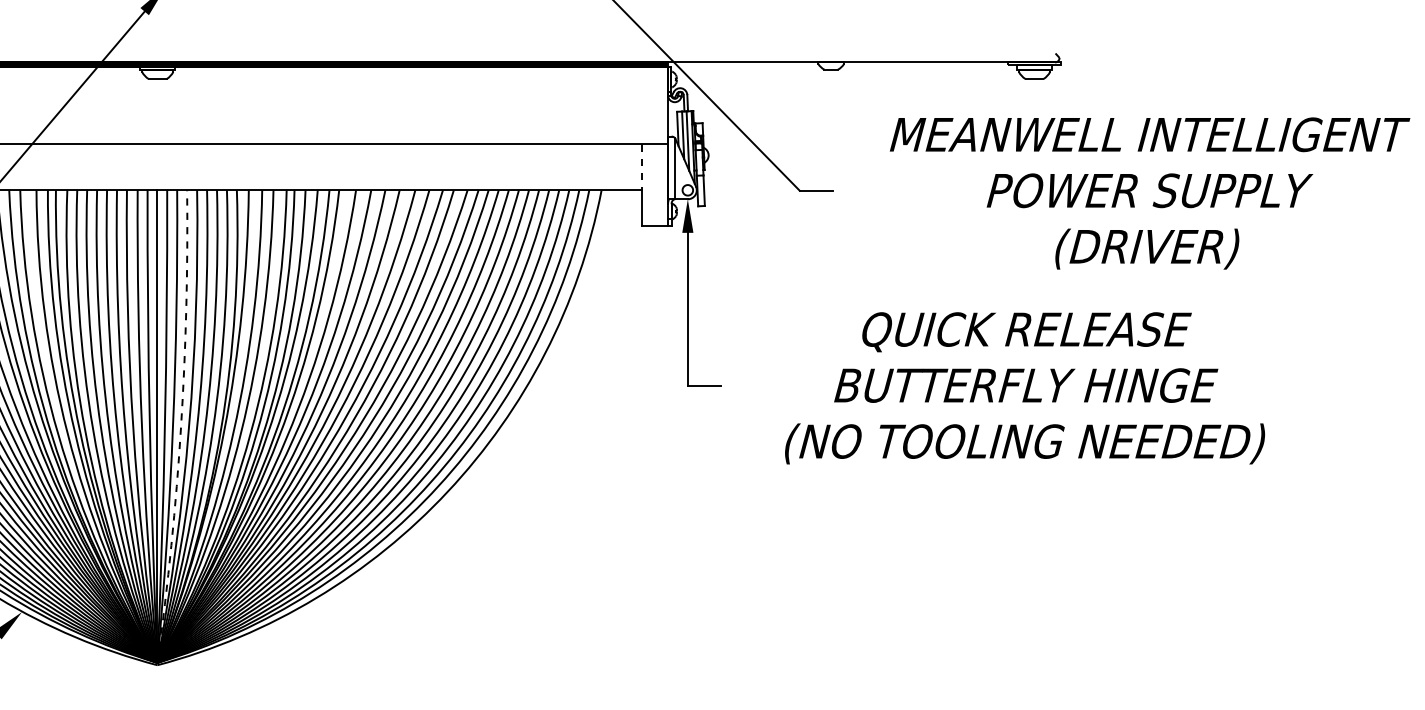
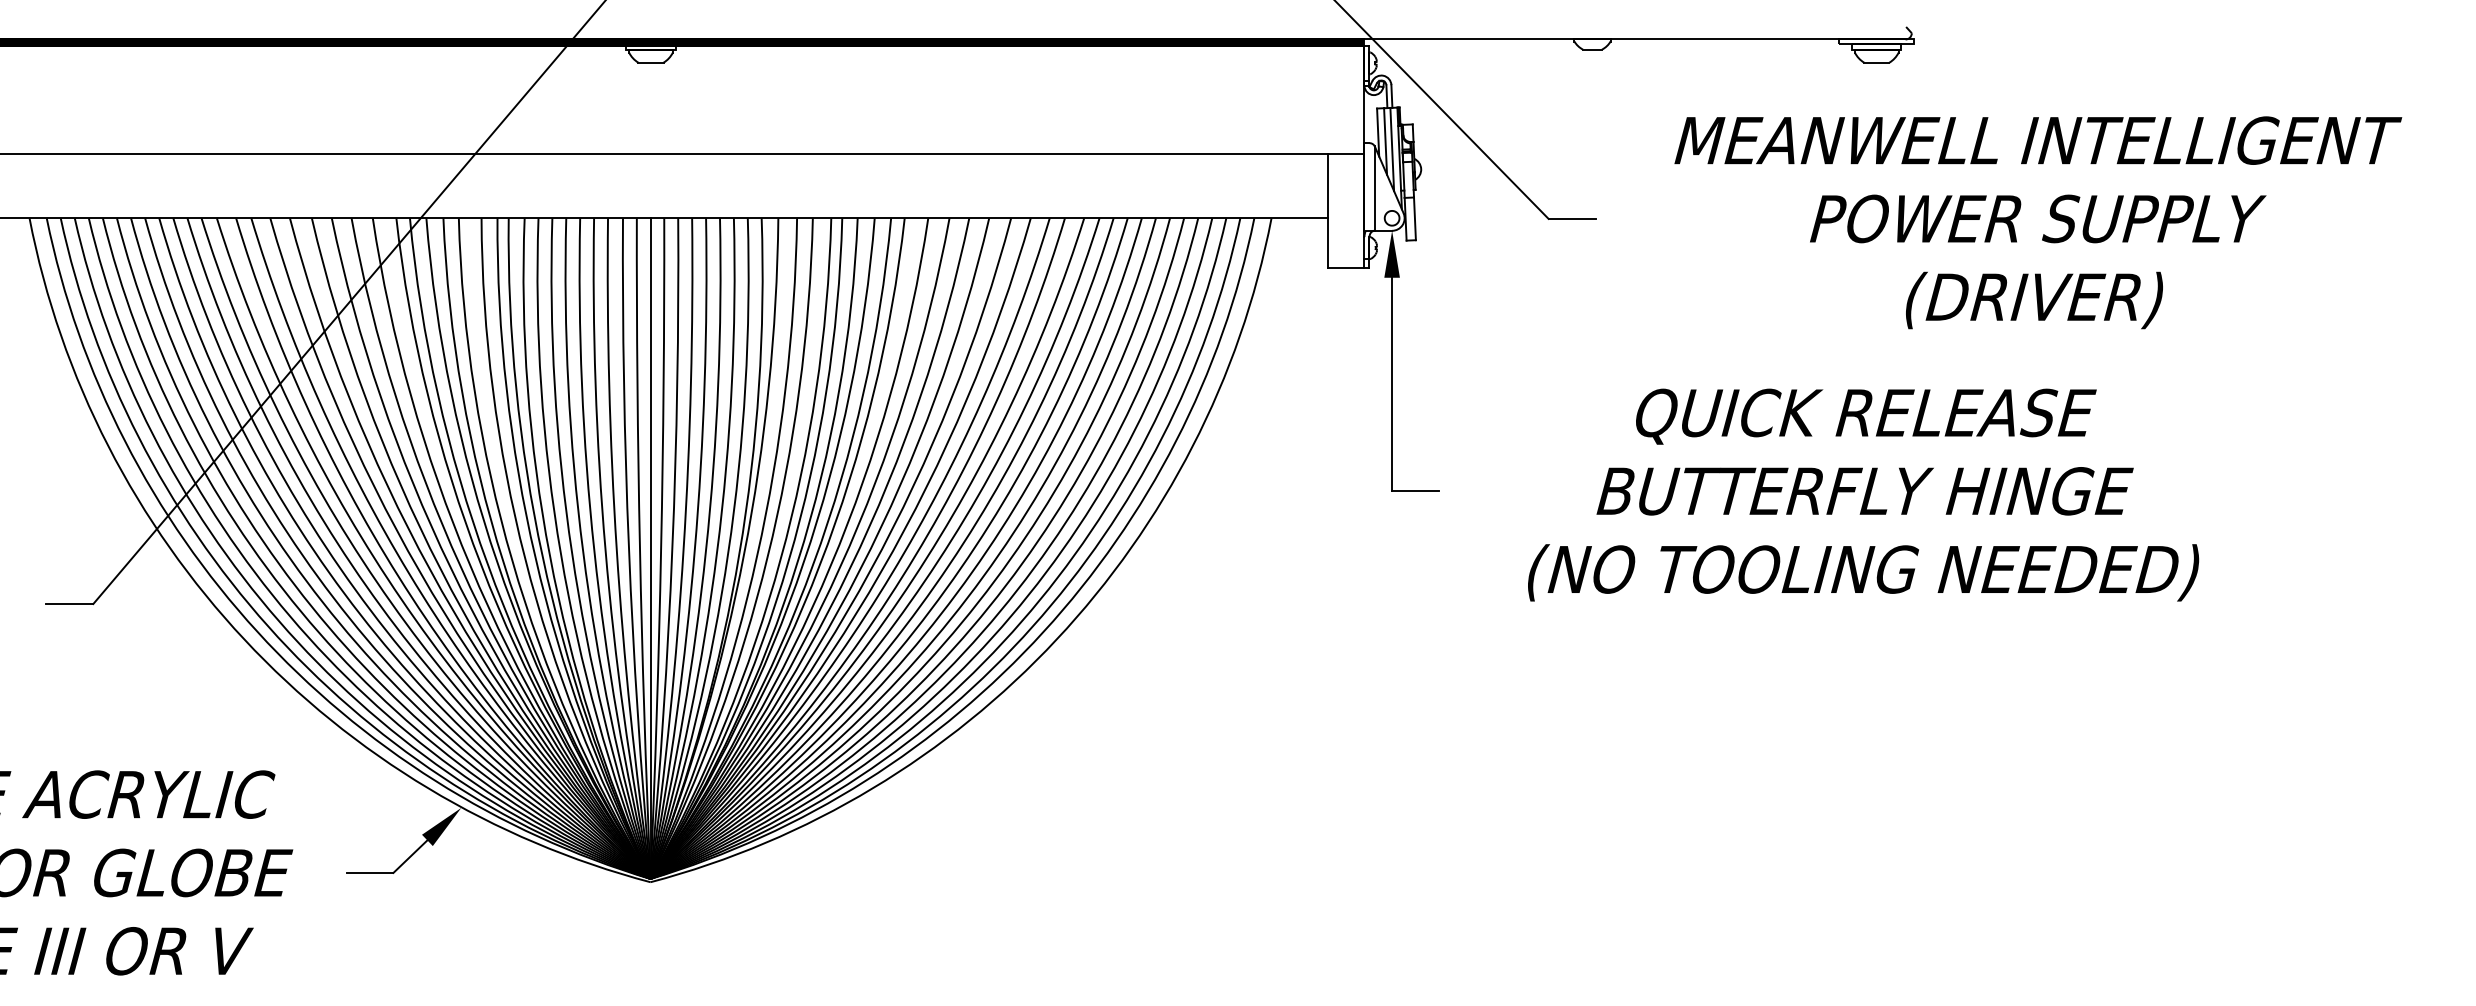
line: (641, 167) -> (1327, 186), dashed -> solid
arc: (180, 427) -> (683, 549), dashed -> solid

